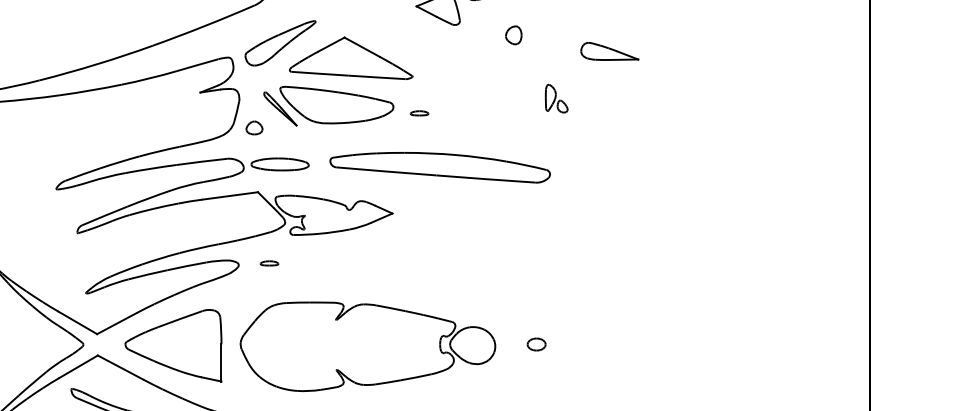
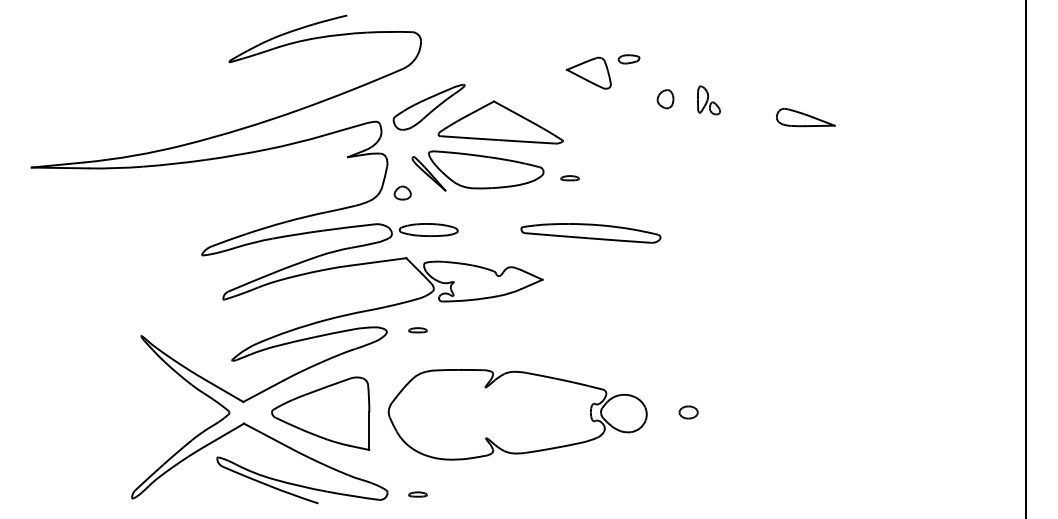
part: (609, 51) -> (805, 117), moved
part: (556, 98) -> (708, 100), moved
part: (439, 167) -> (590, 233), size x0.62

